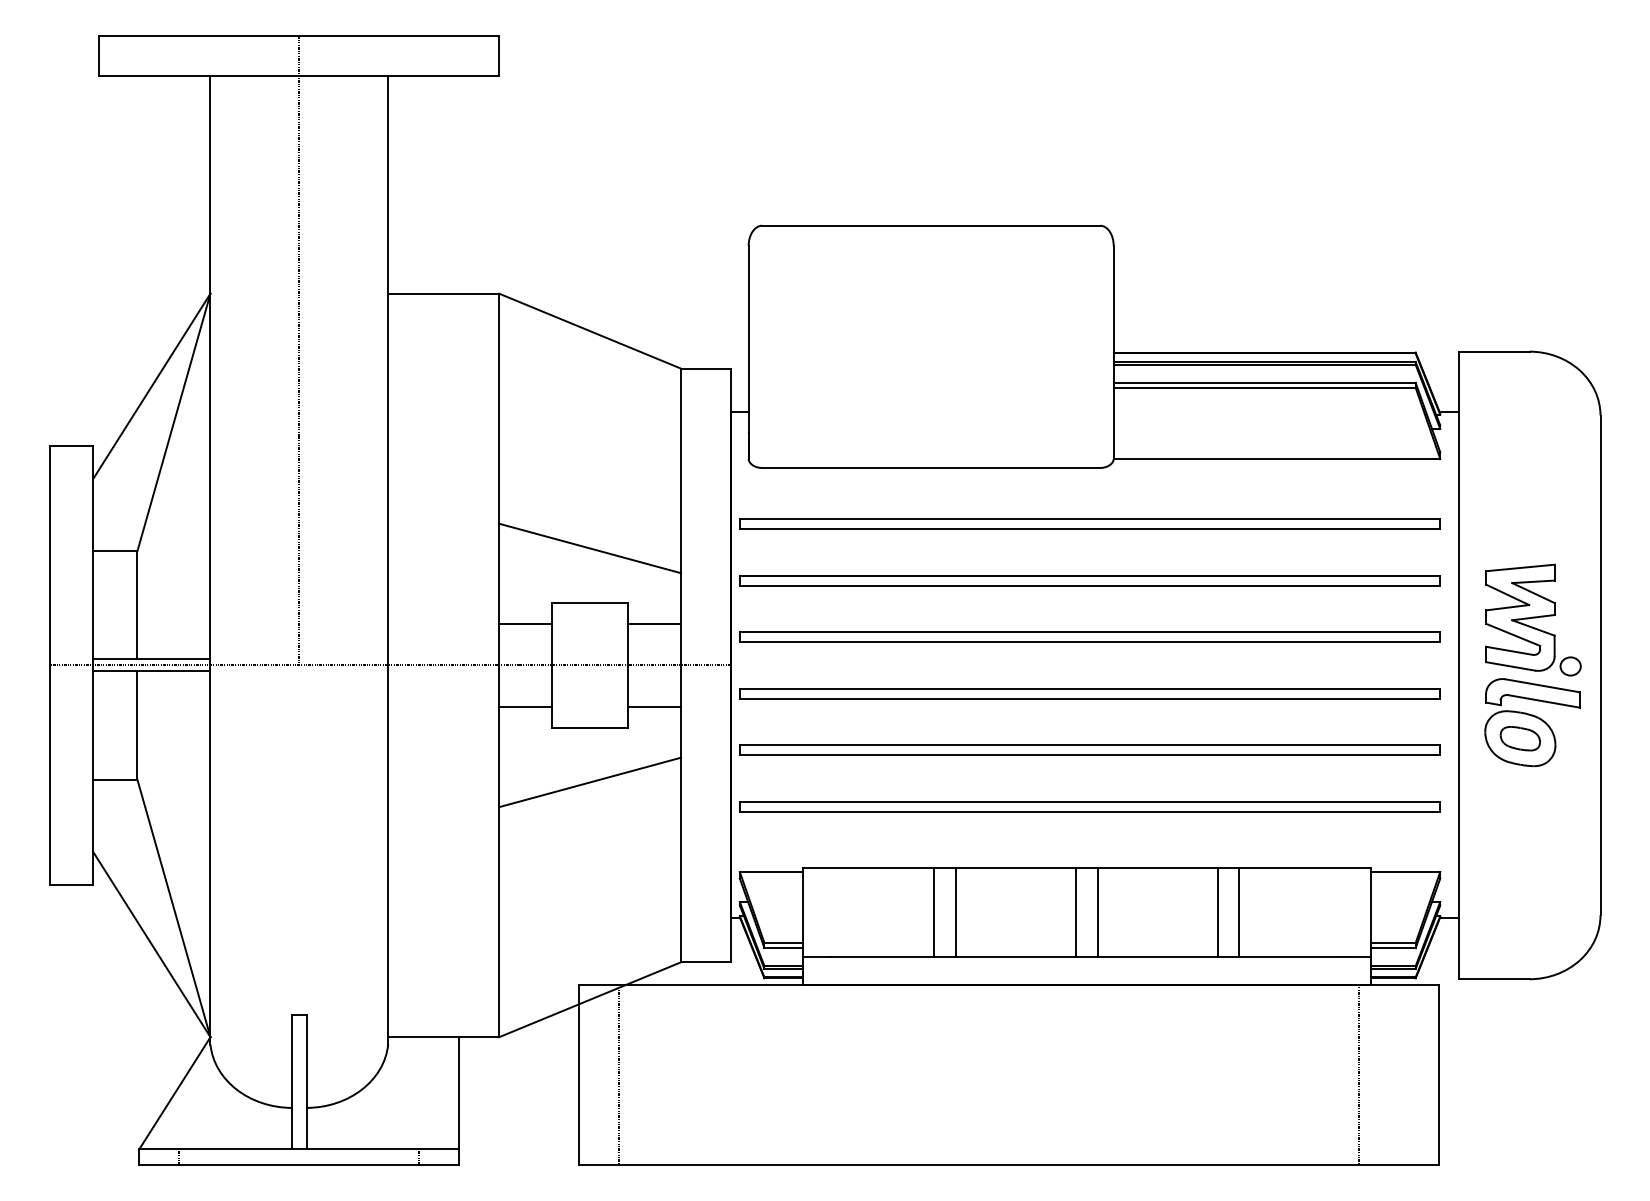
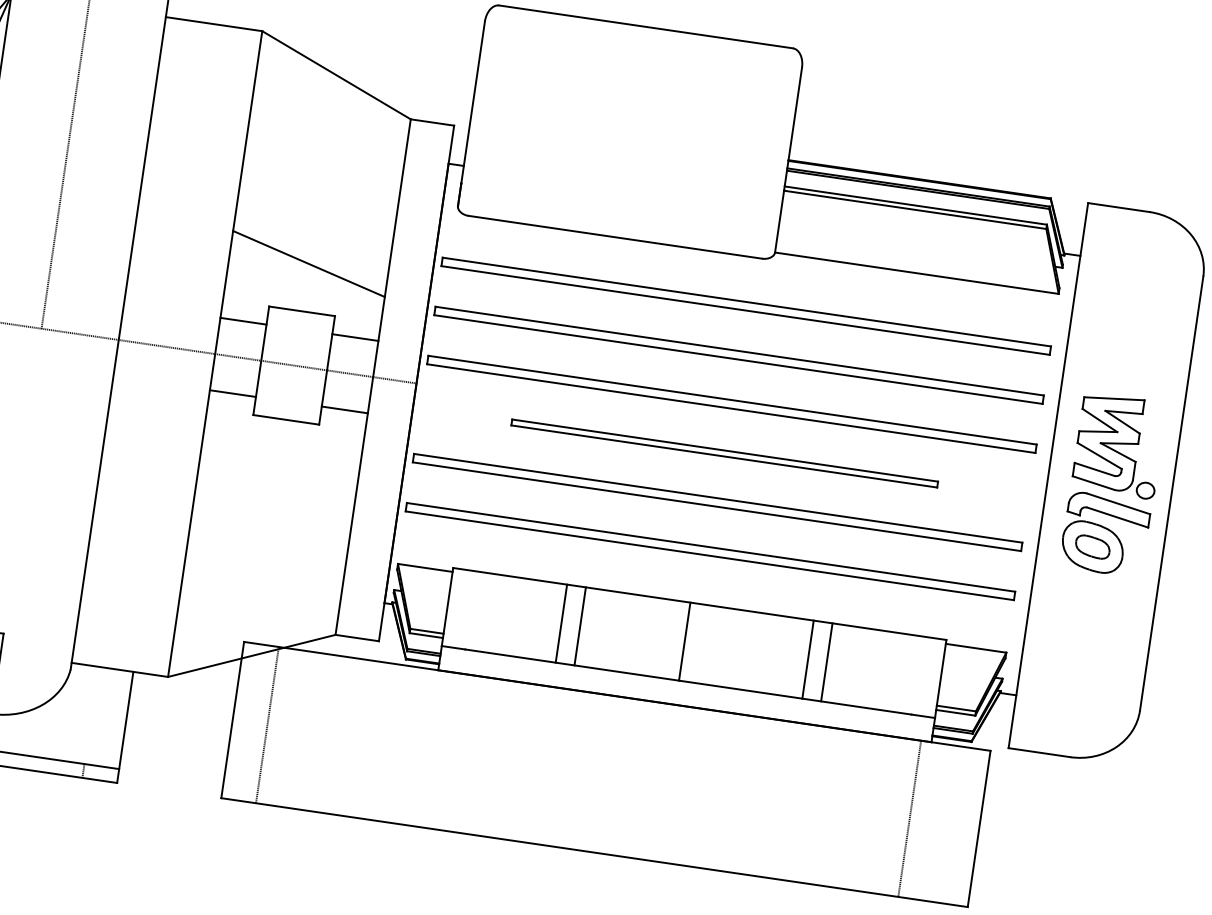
part: (1089, 693) -> (724, 453), size x0.7
line: (590, 782) -> (279, 467), removed
line: (1097, 912) -> (703, 644), removed

